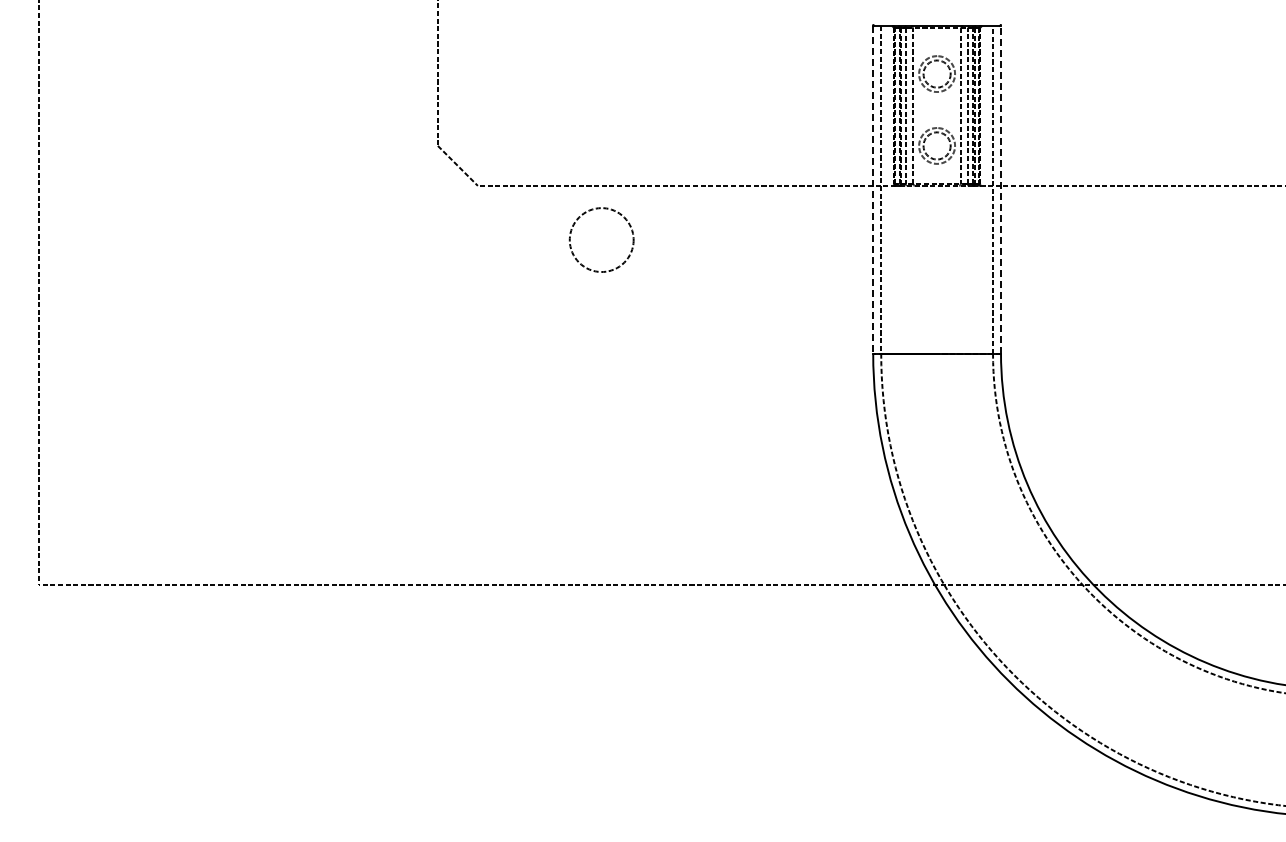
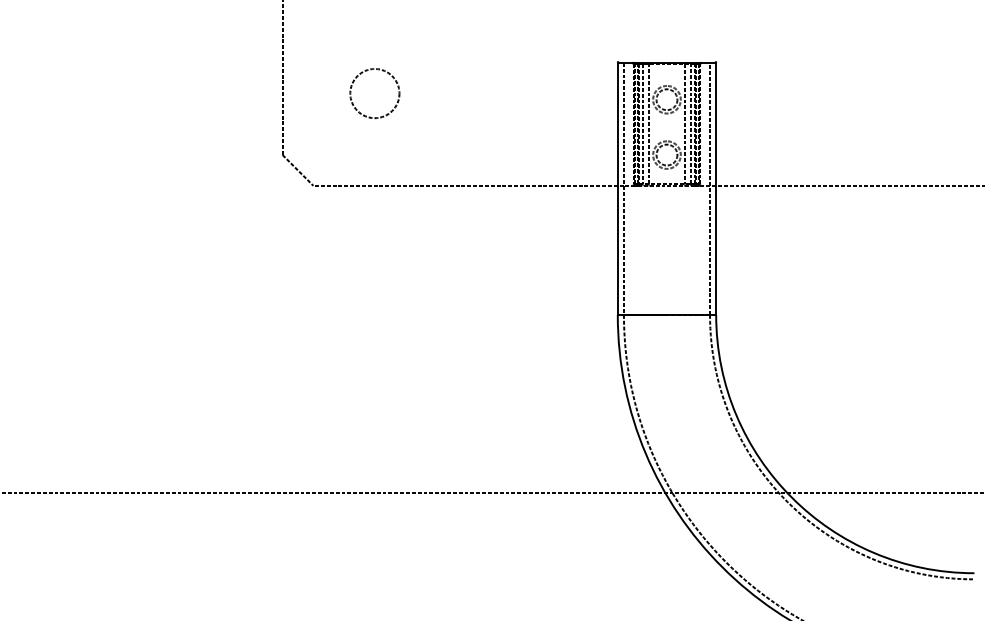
line: (873, 189) -> (618, 188), dashed -> solid
line: (1001, 189) -> (716, 188), dashed -> solid
circle: (601, 239) -> (374, 93), moved

